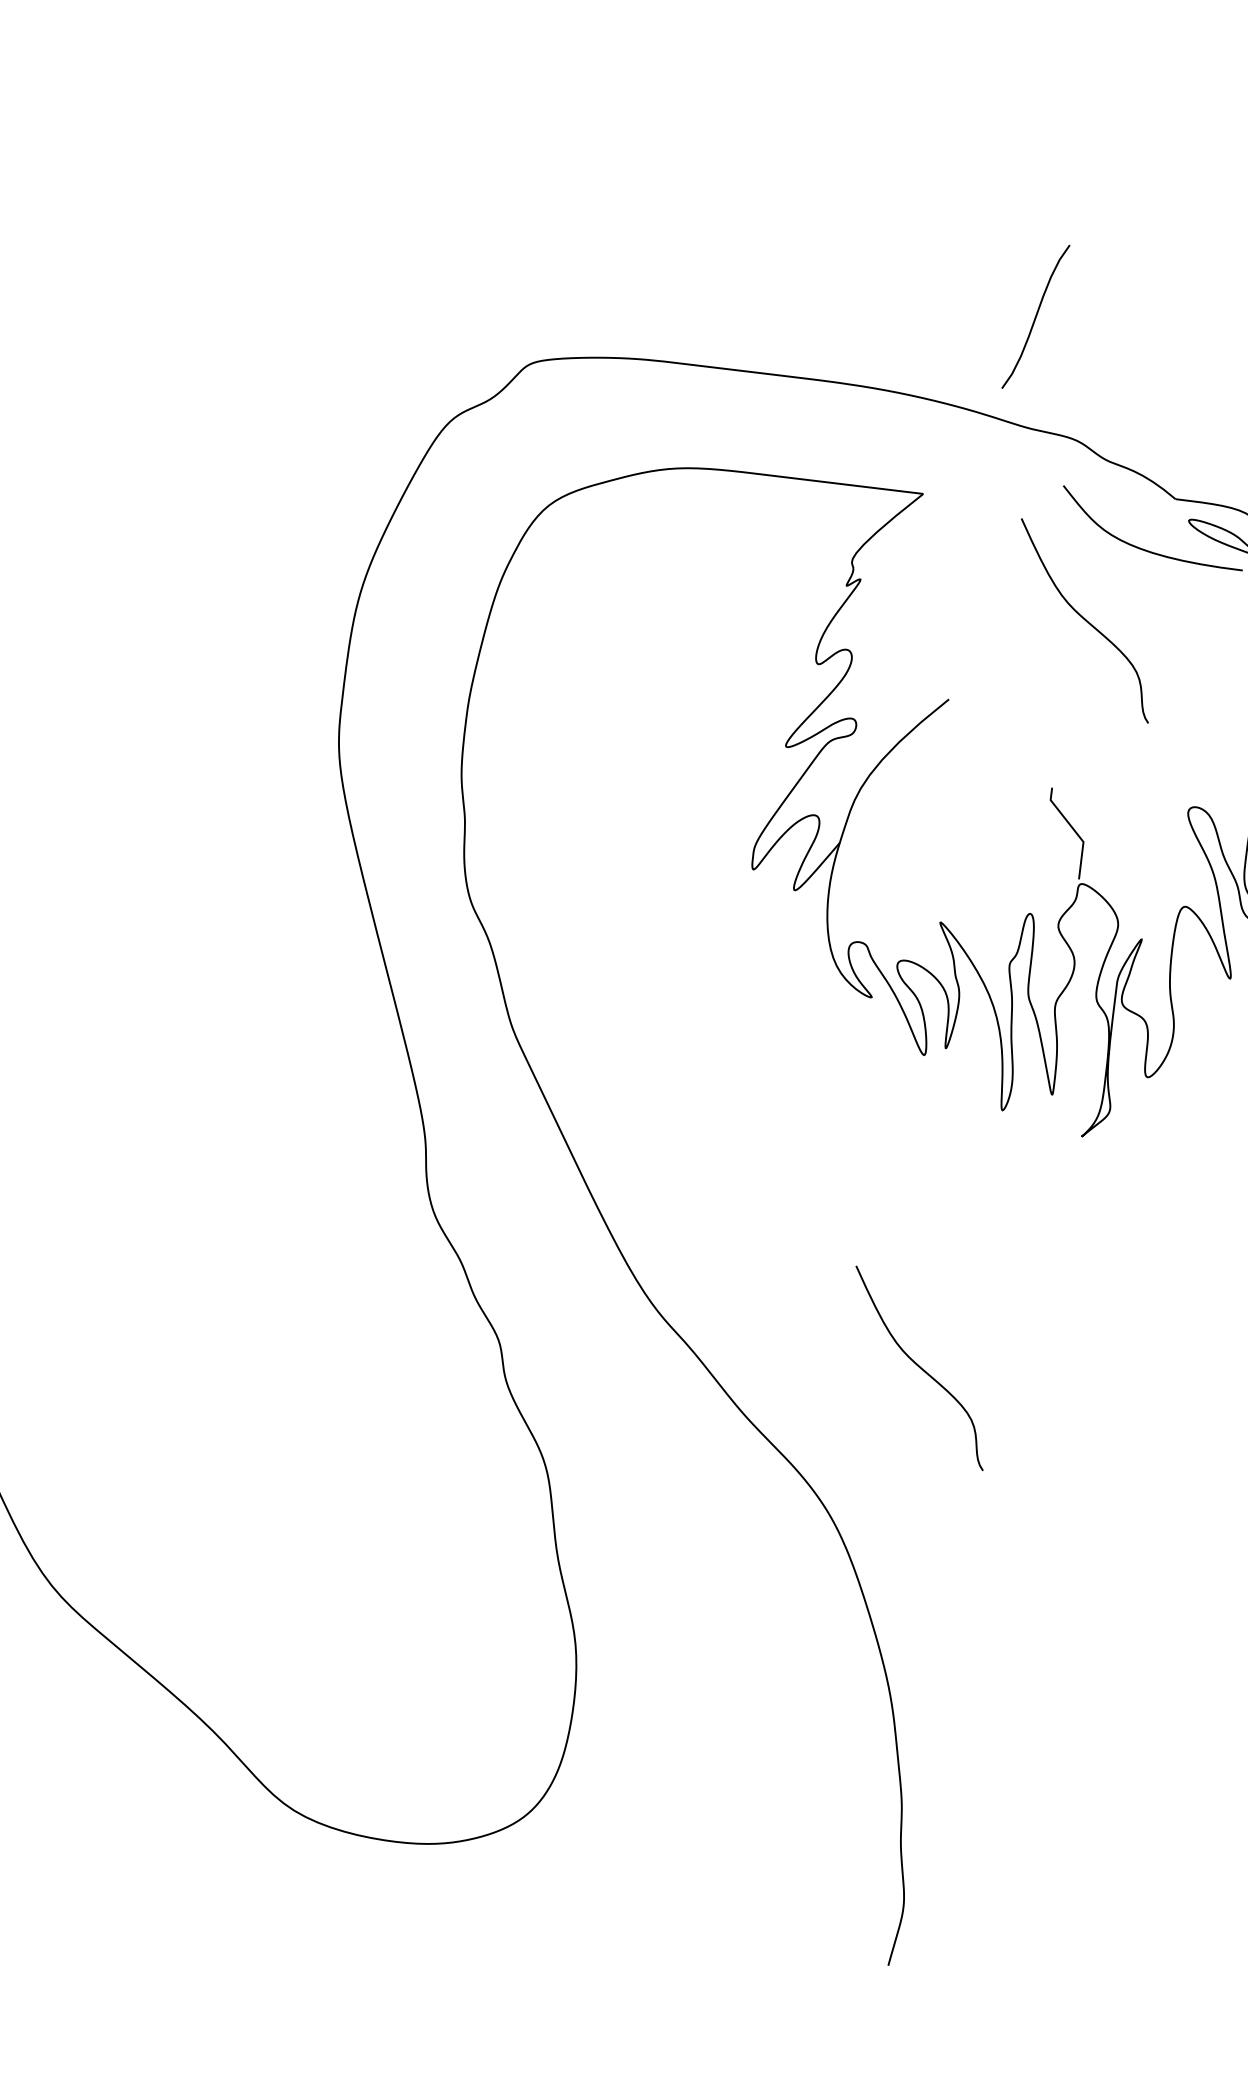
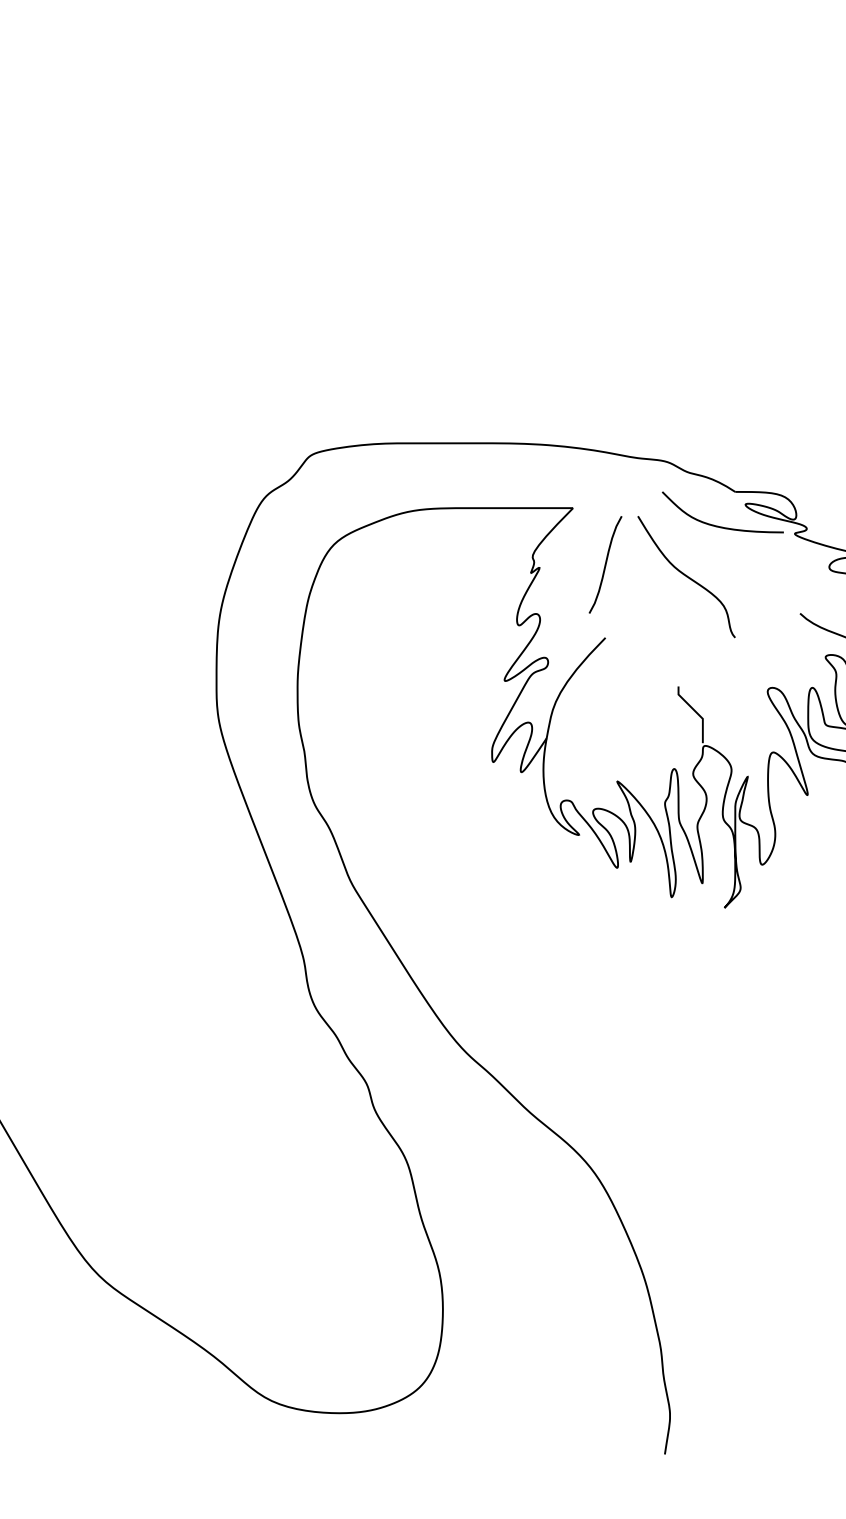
curve: (1035, 316) -> (605, 564), moved
curve: (919, 1369) -> (638, 1069), removed

